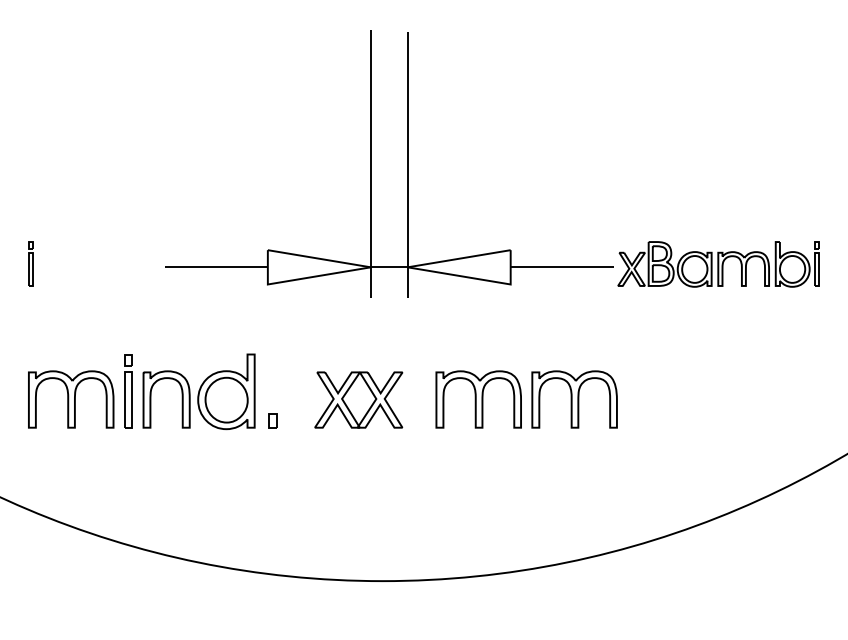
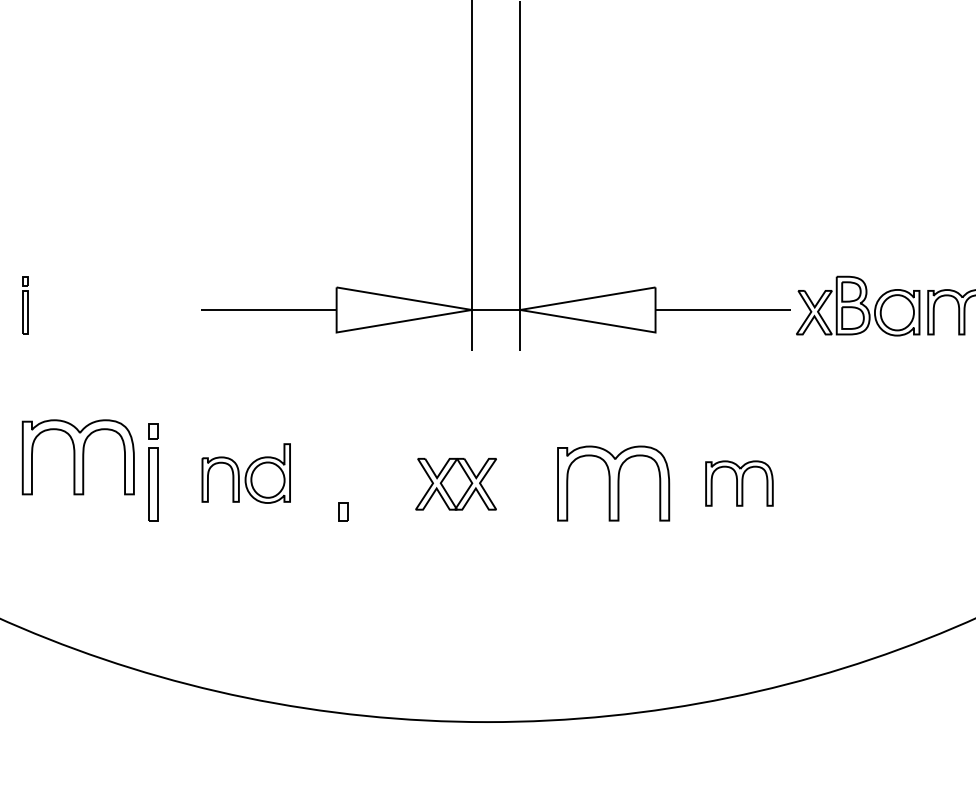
part: (198, 391) -> (245, 473), size x0.6
part: (71, 399) -> (78, 457), moved
part: (358, 399) -> (455, 483), size x0.7
part: (574, 399) -> (739, 483), size x0.6

